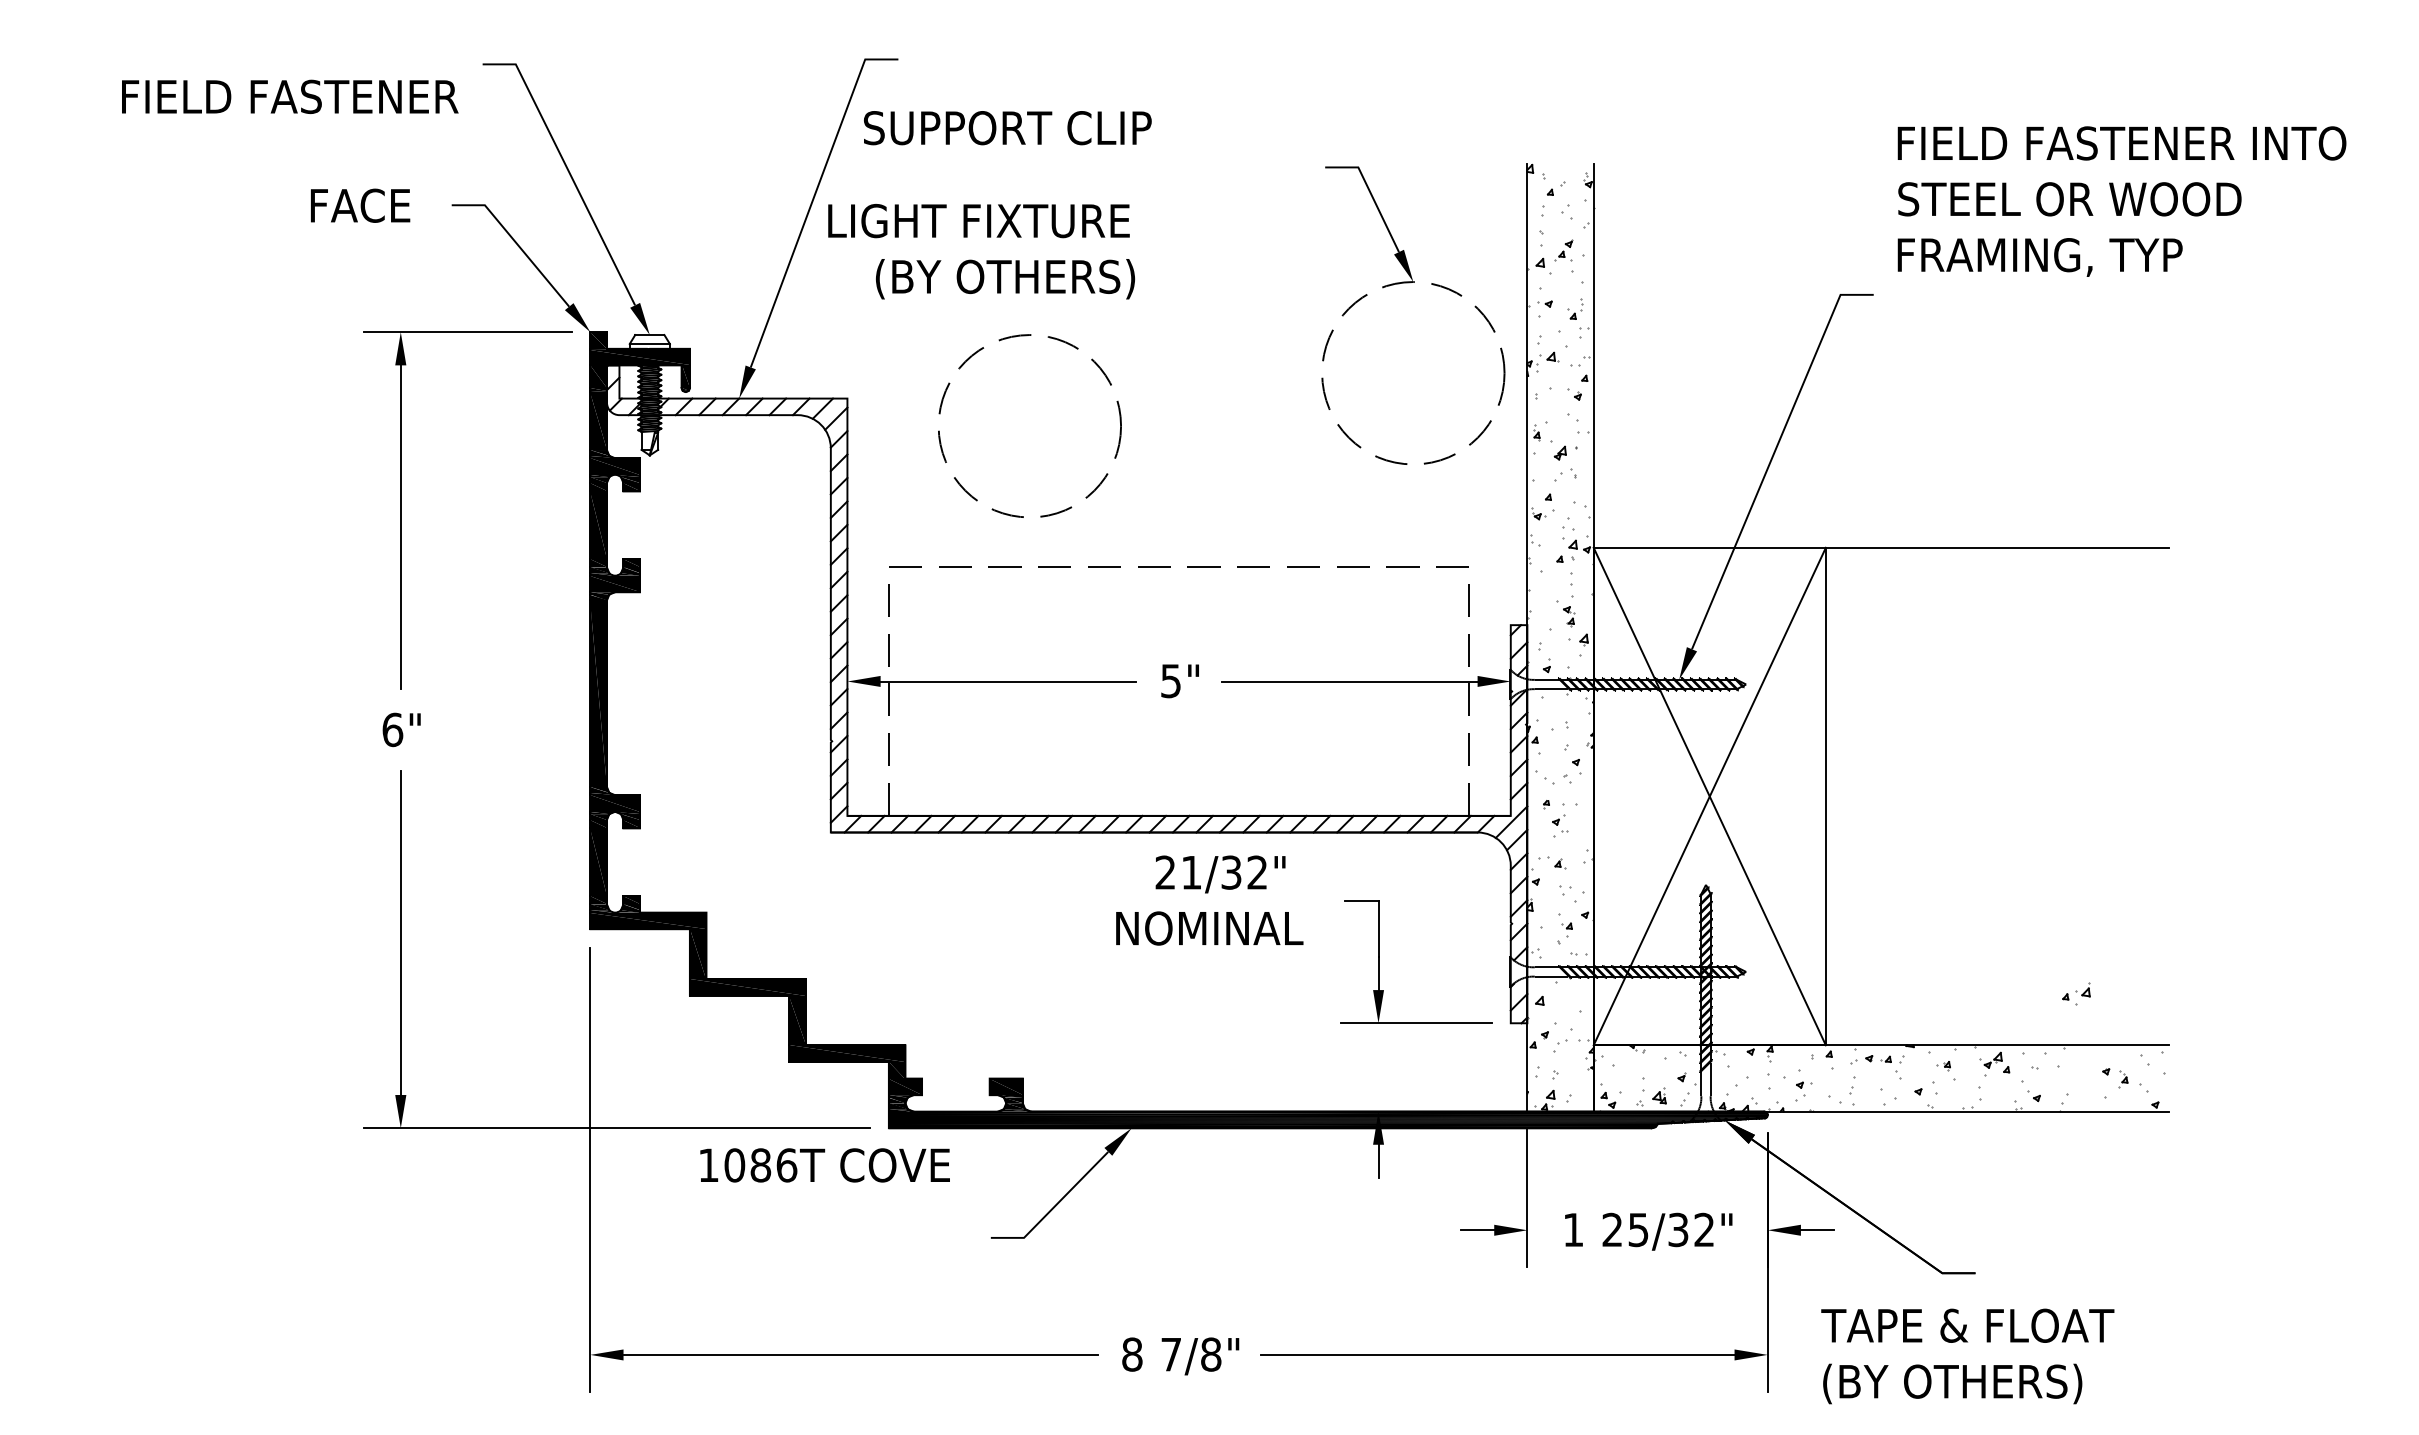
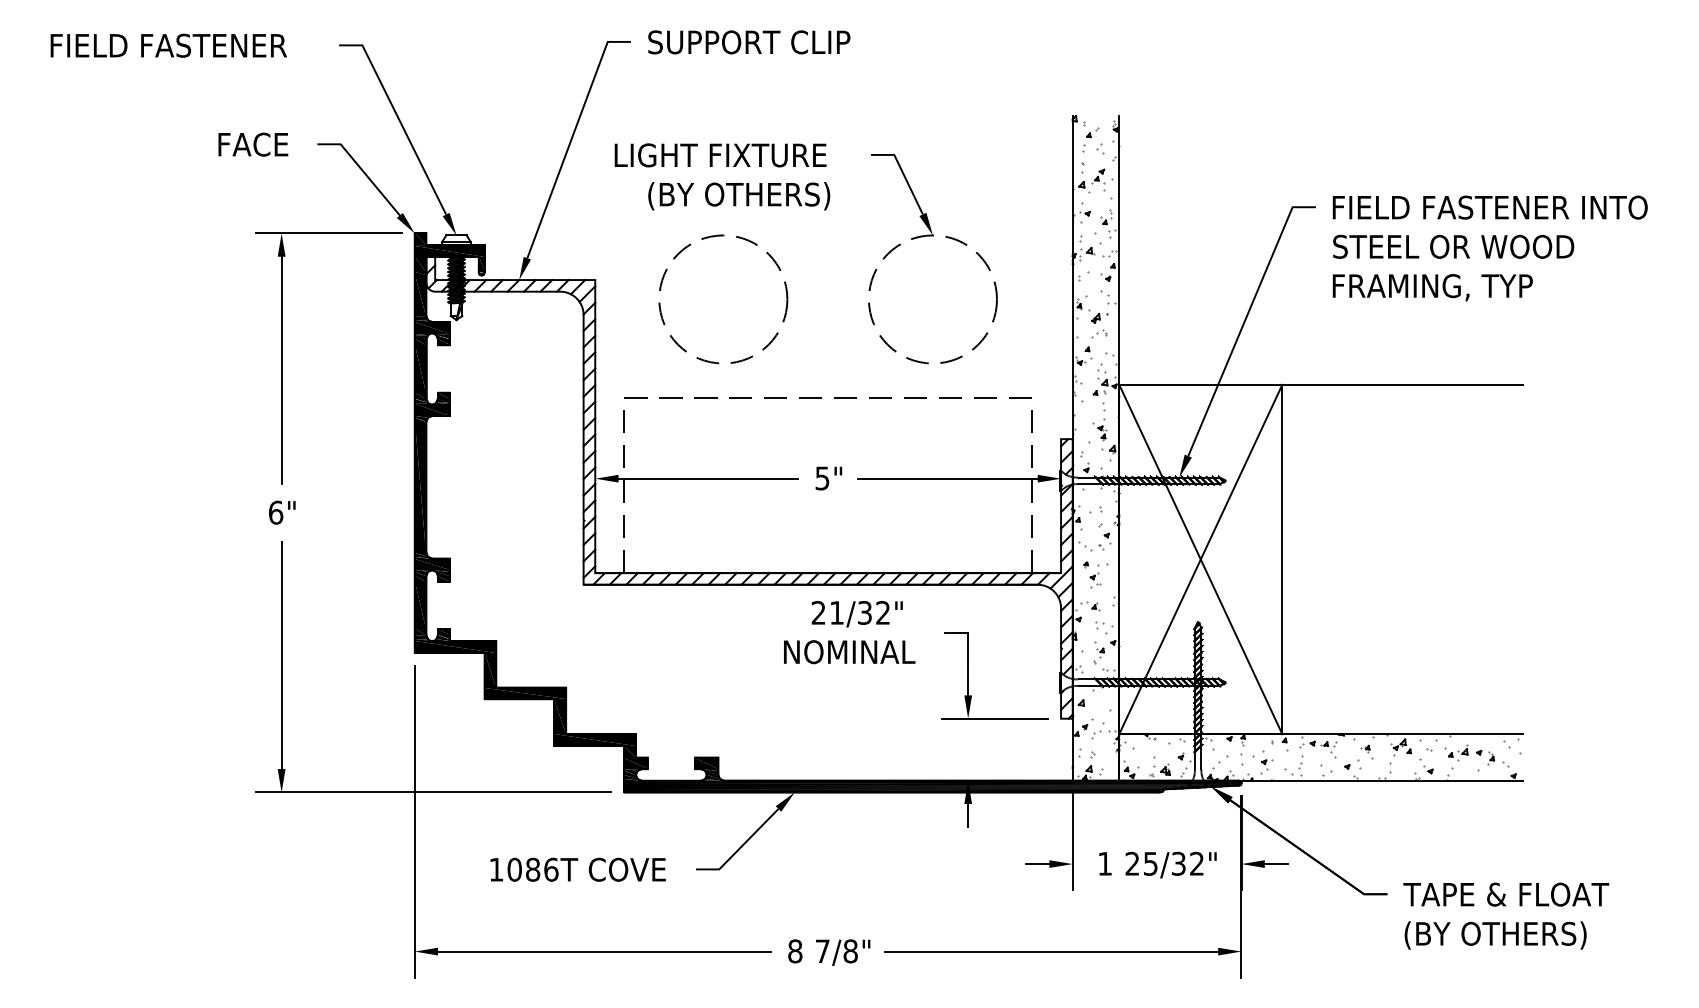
text: (290, 96) -> (169, 45), moved
text: (1007, 128) -> (749, 42), moved
text: (2121, 201) -> (1489, 248), moved
text: (981, 251) -> (722, 176), moved
part: (1410, 283) -> (930, 236), moved
part: (2076, 993) -> (1458, 752), moved
text: (824, 1165) -> (577, 869), moved
text: (1967, 1356) -> (1506, 916), moved

